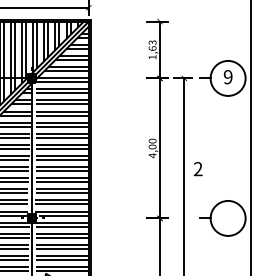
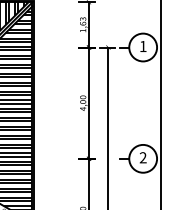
text: (227, 77) -> (142, 46), 9 -> 1
text: (197, 169) -> (142, 158), moved

